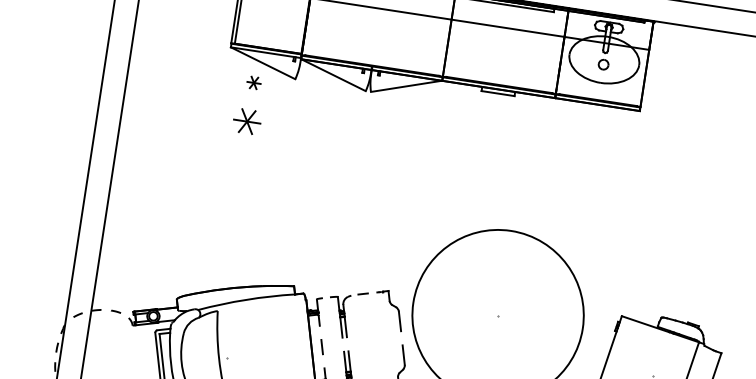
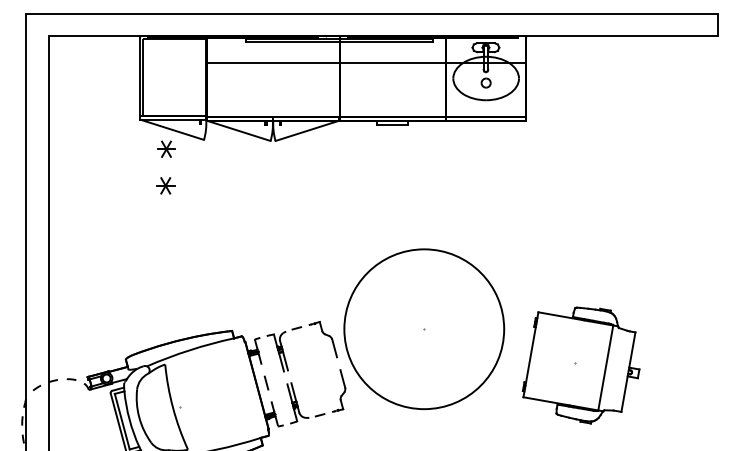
part: (254, 82) -> (166, 148), size x1.43
part: (247, 121) -> (165, 185), size x0.71

